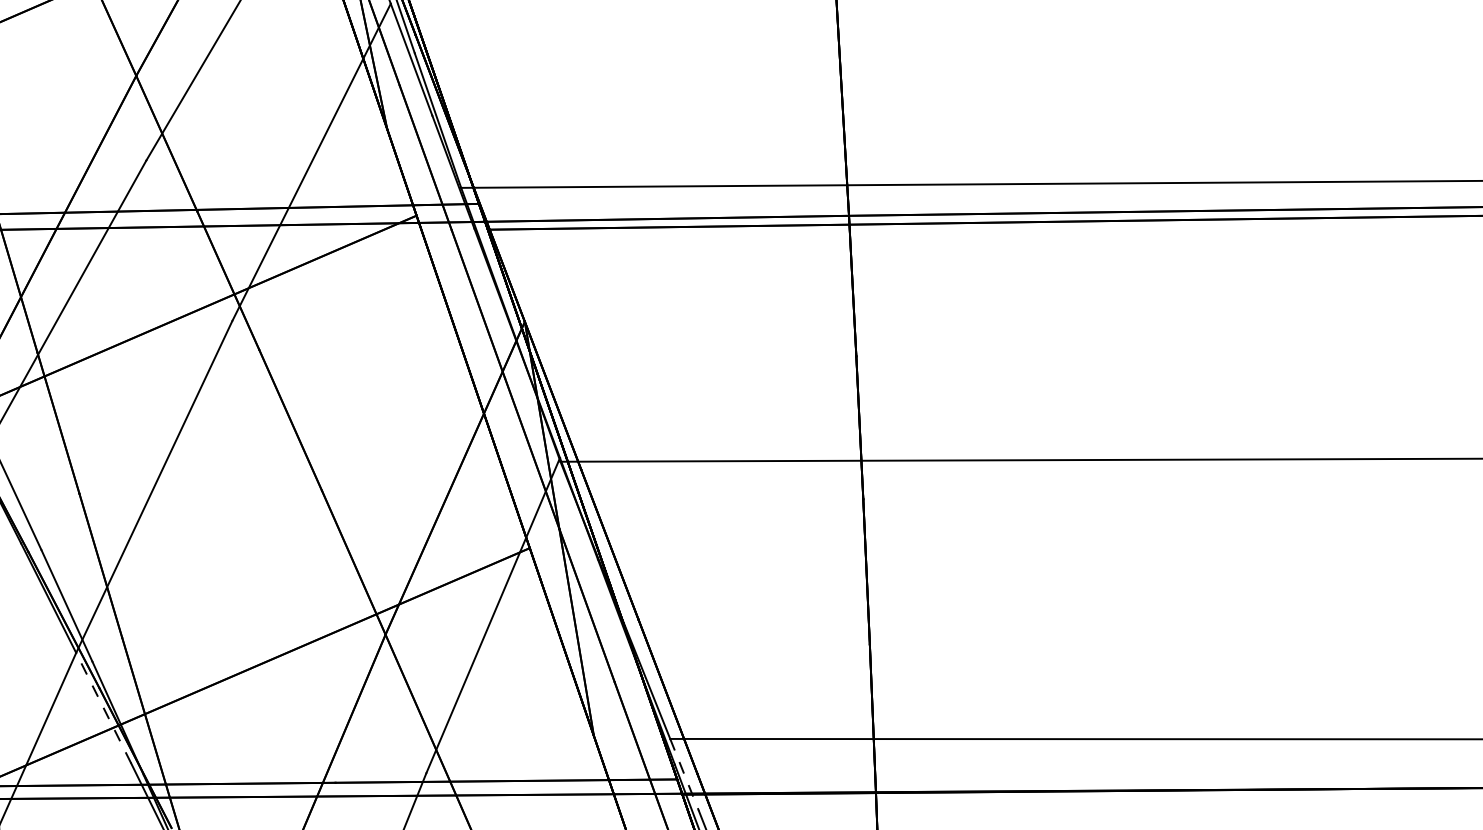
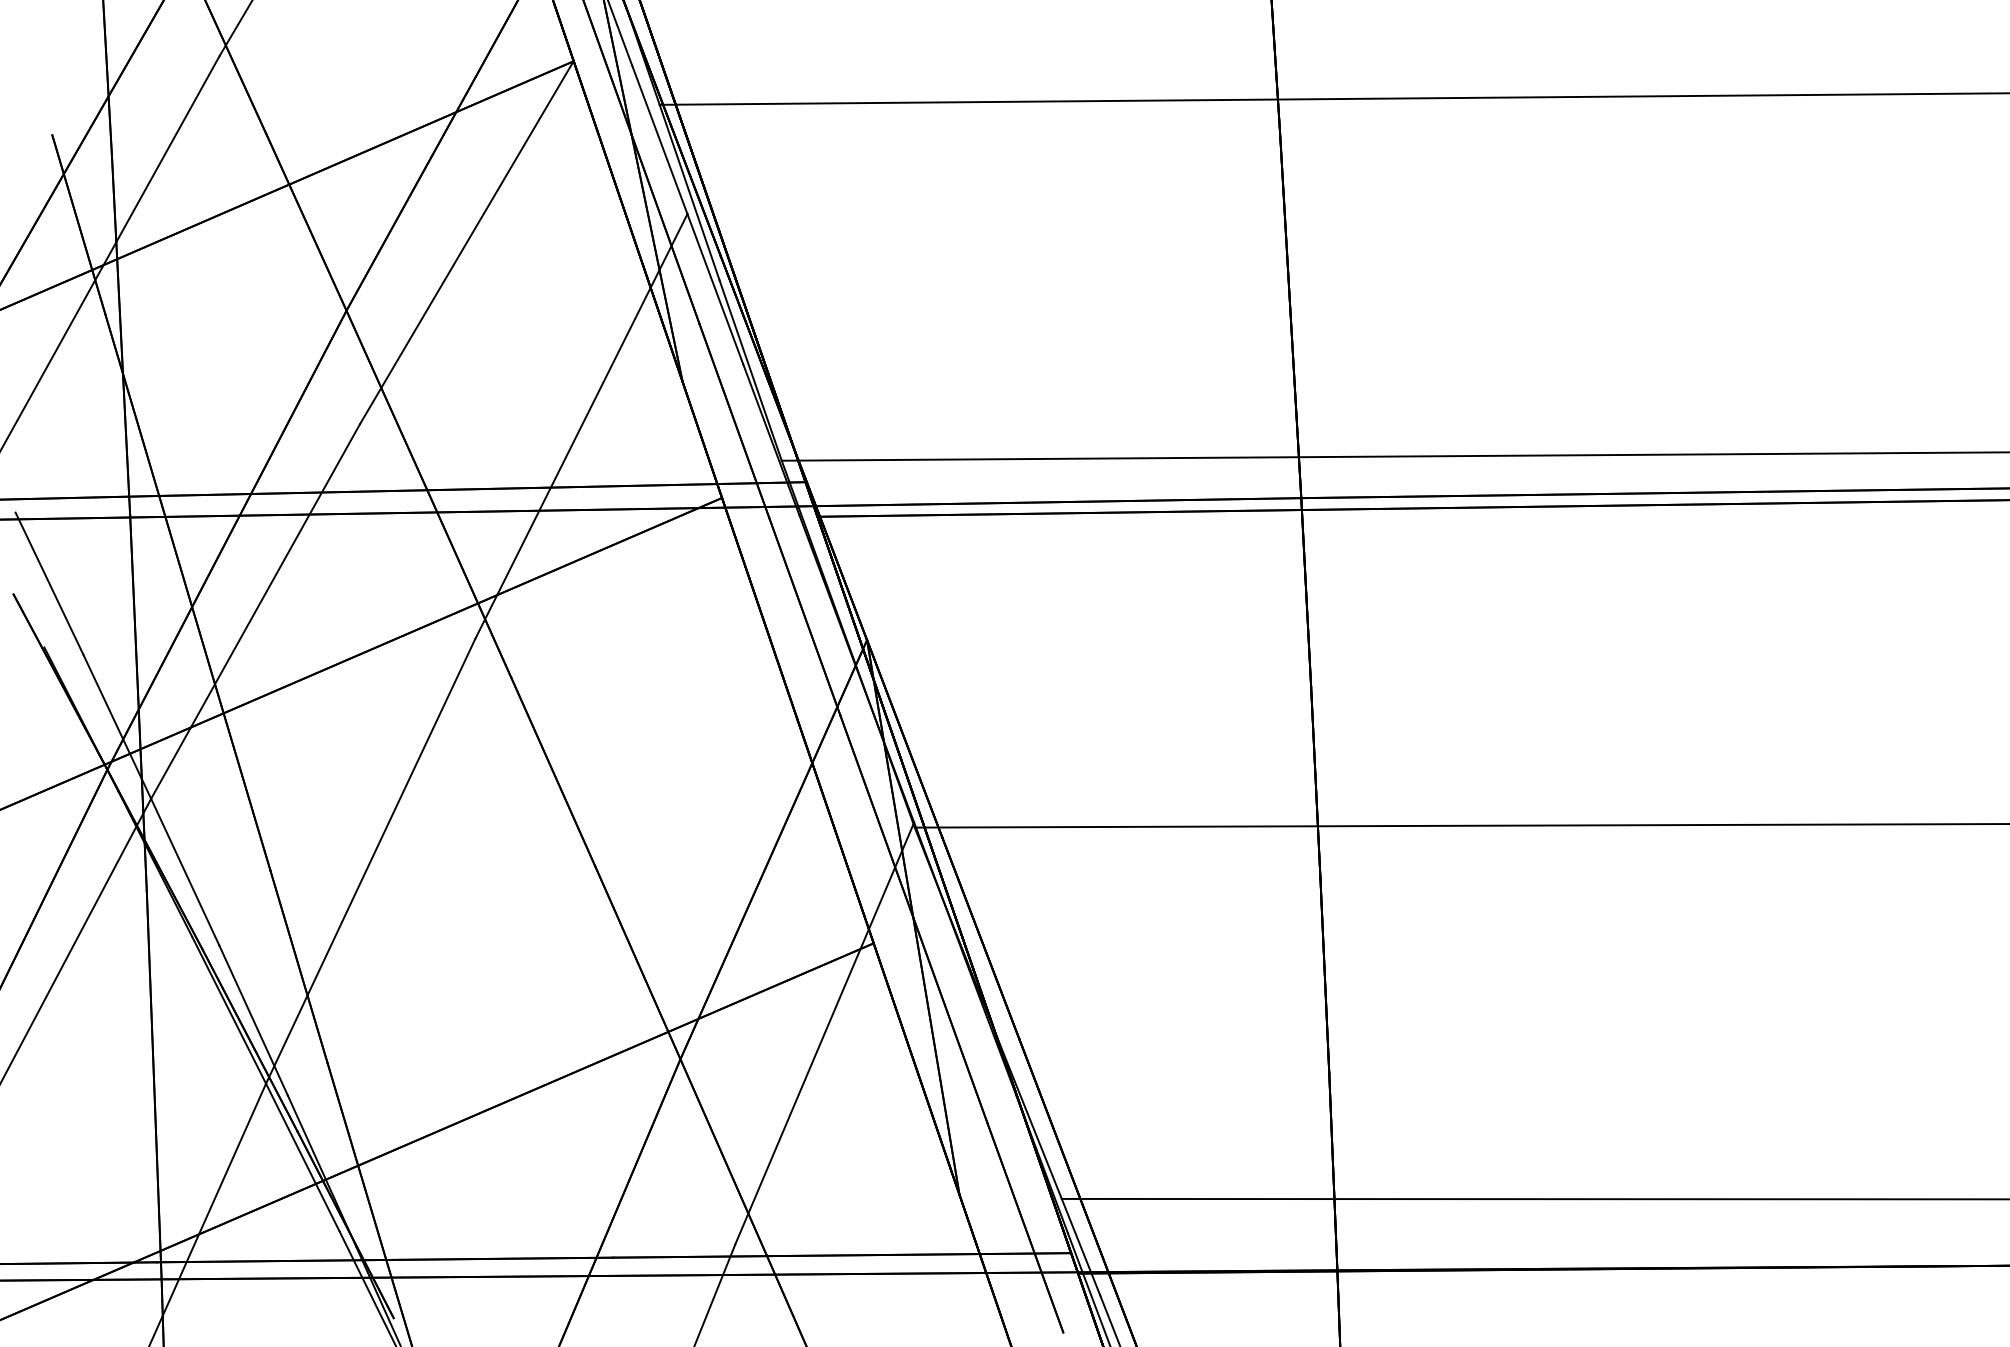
line: (103, 708) -> (302, 1157), dashed -> solid
line: (684, 775) -> (1081, 1247), dashed -> solid

